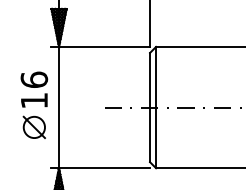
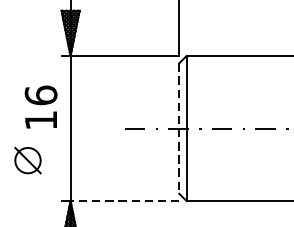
line: (150, 107) -> (179, 128), solid -> dashed
part: (33, 126) -> (26, 159), moved
line: (104, 168) -> (124, 201), solid -> dashed

